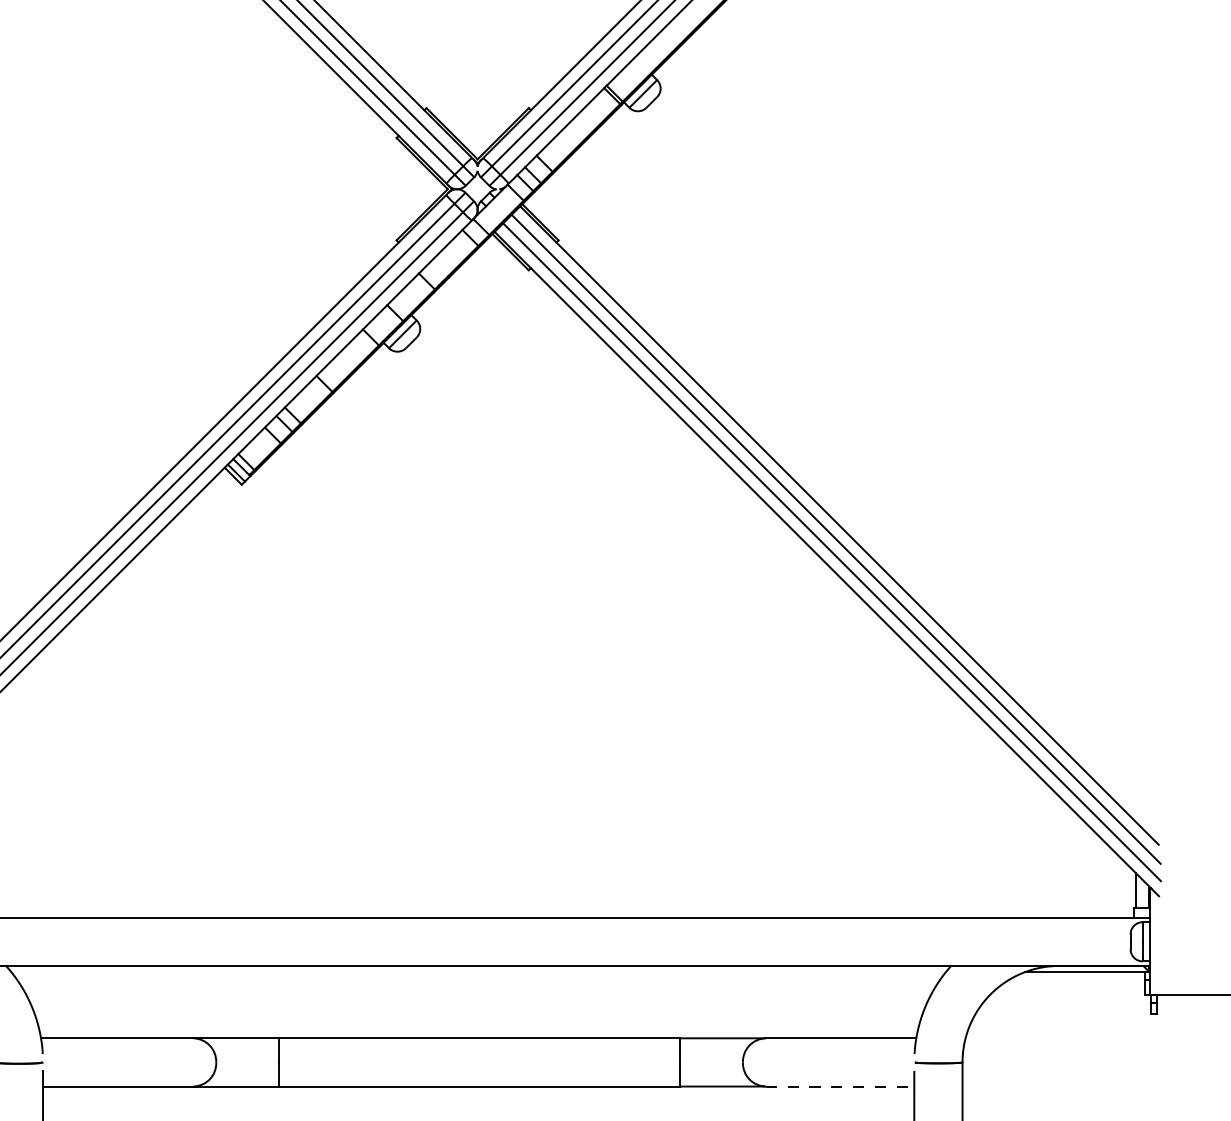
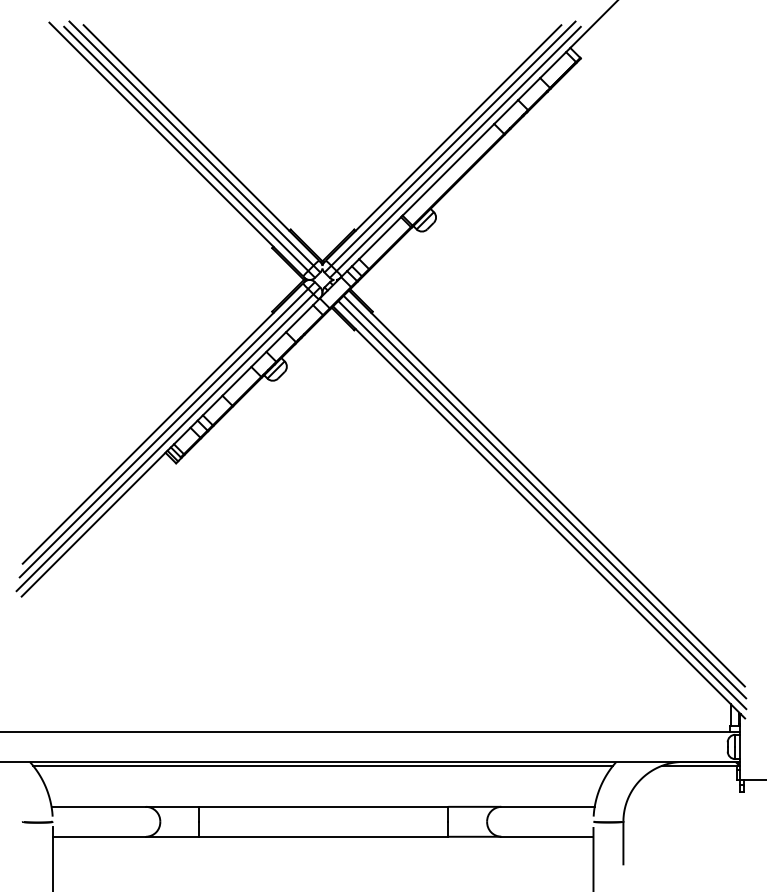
line: (479, 971) -> (323, 765), added
line: (840, 1086) -> (547, 836), dashed -> solid

